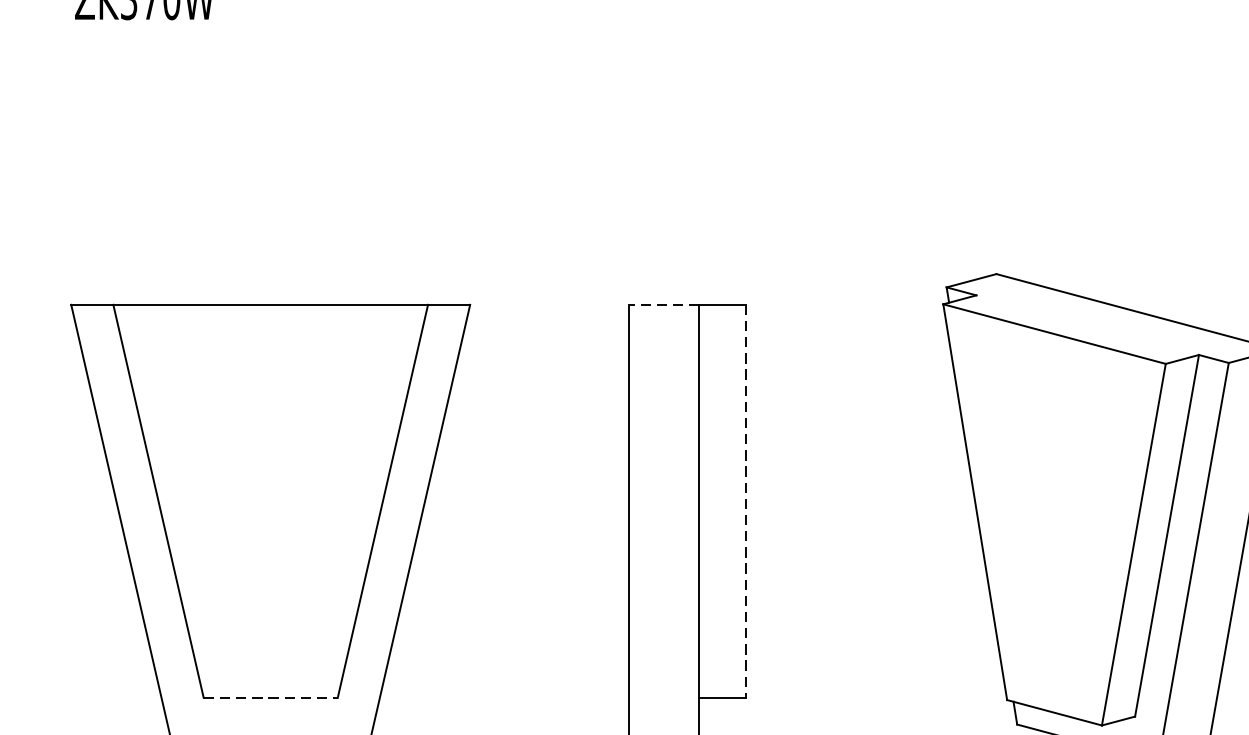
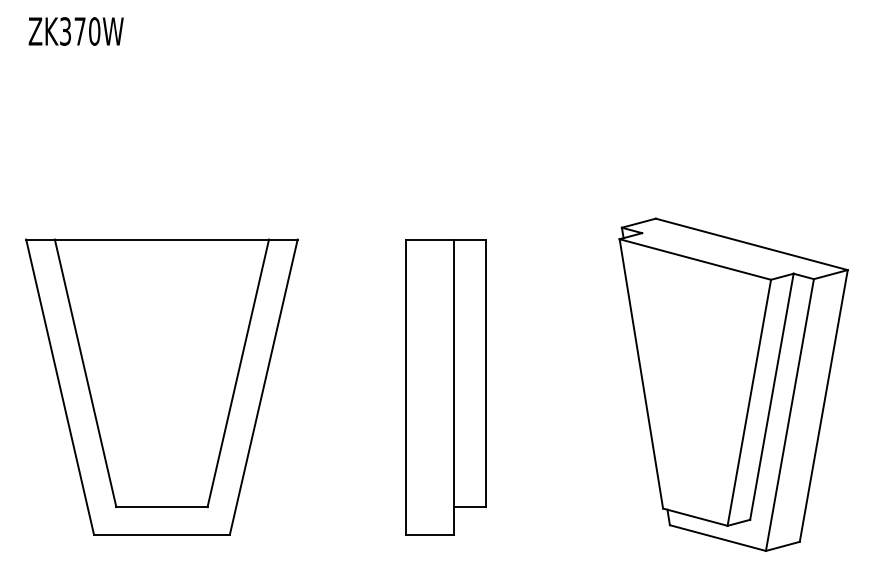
line: (663, 304) -> (429, 239), dashed -> solid
line: (746, 501) -> (485, 373), dashed -> solid
line: (270, 698) -> (161, 507), dashed -> solid

